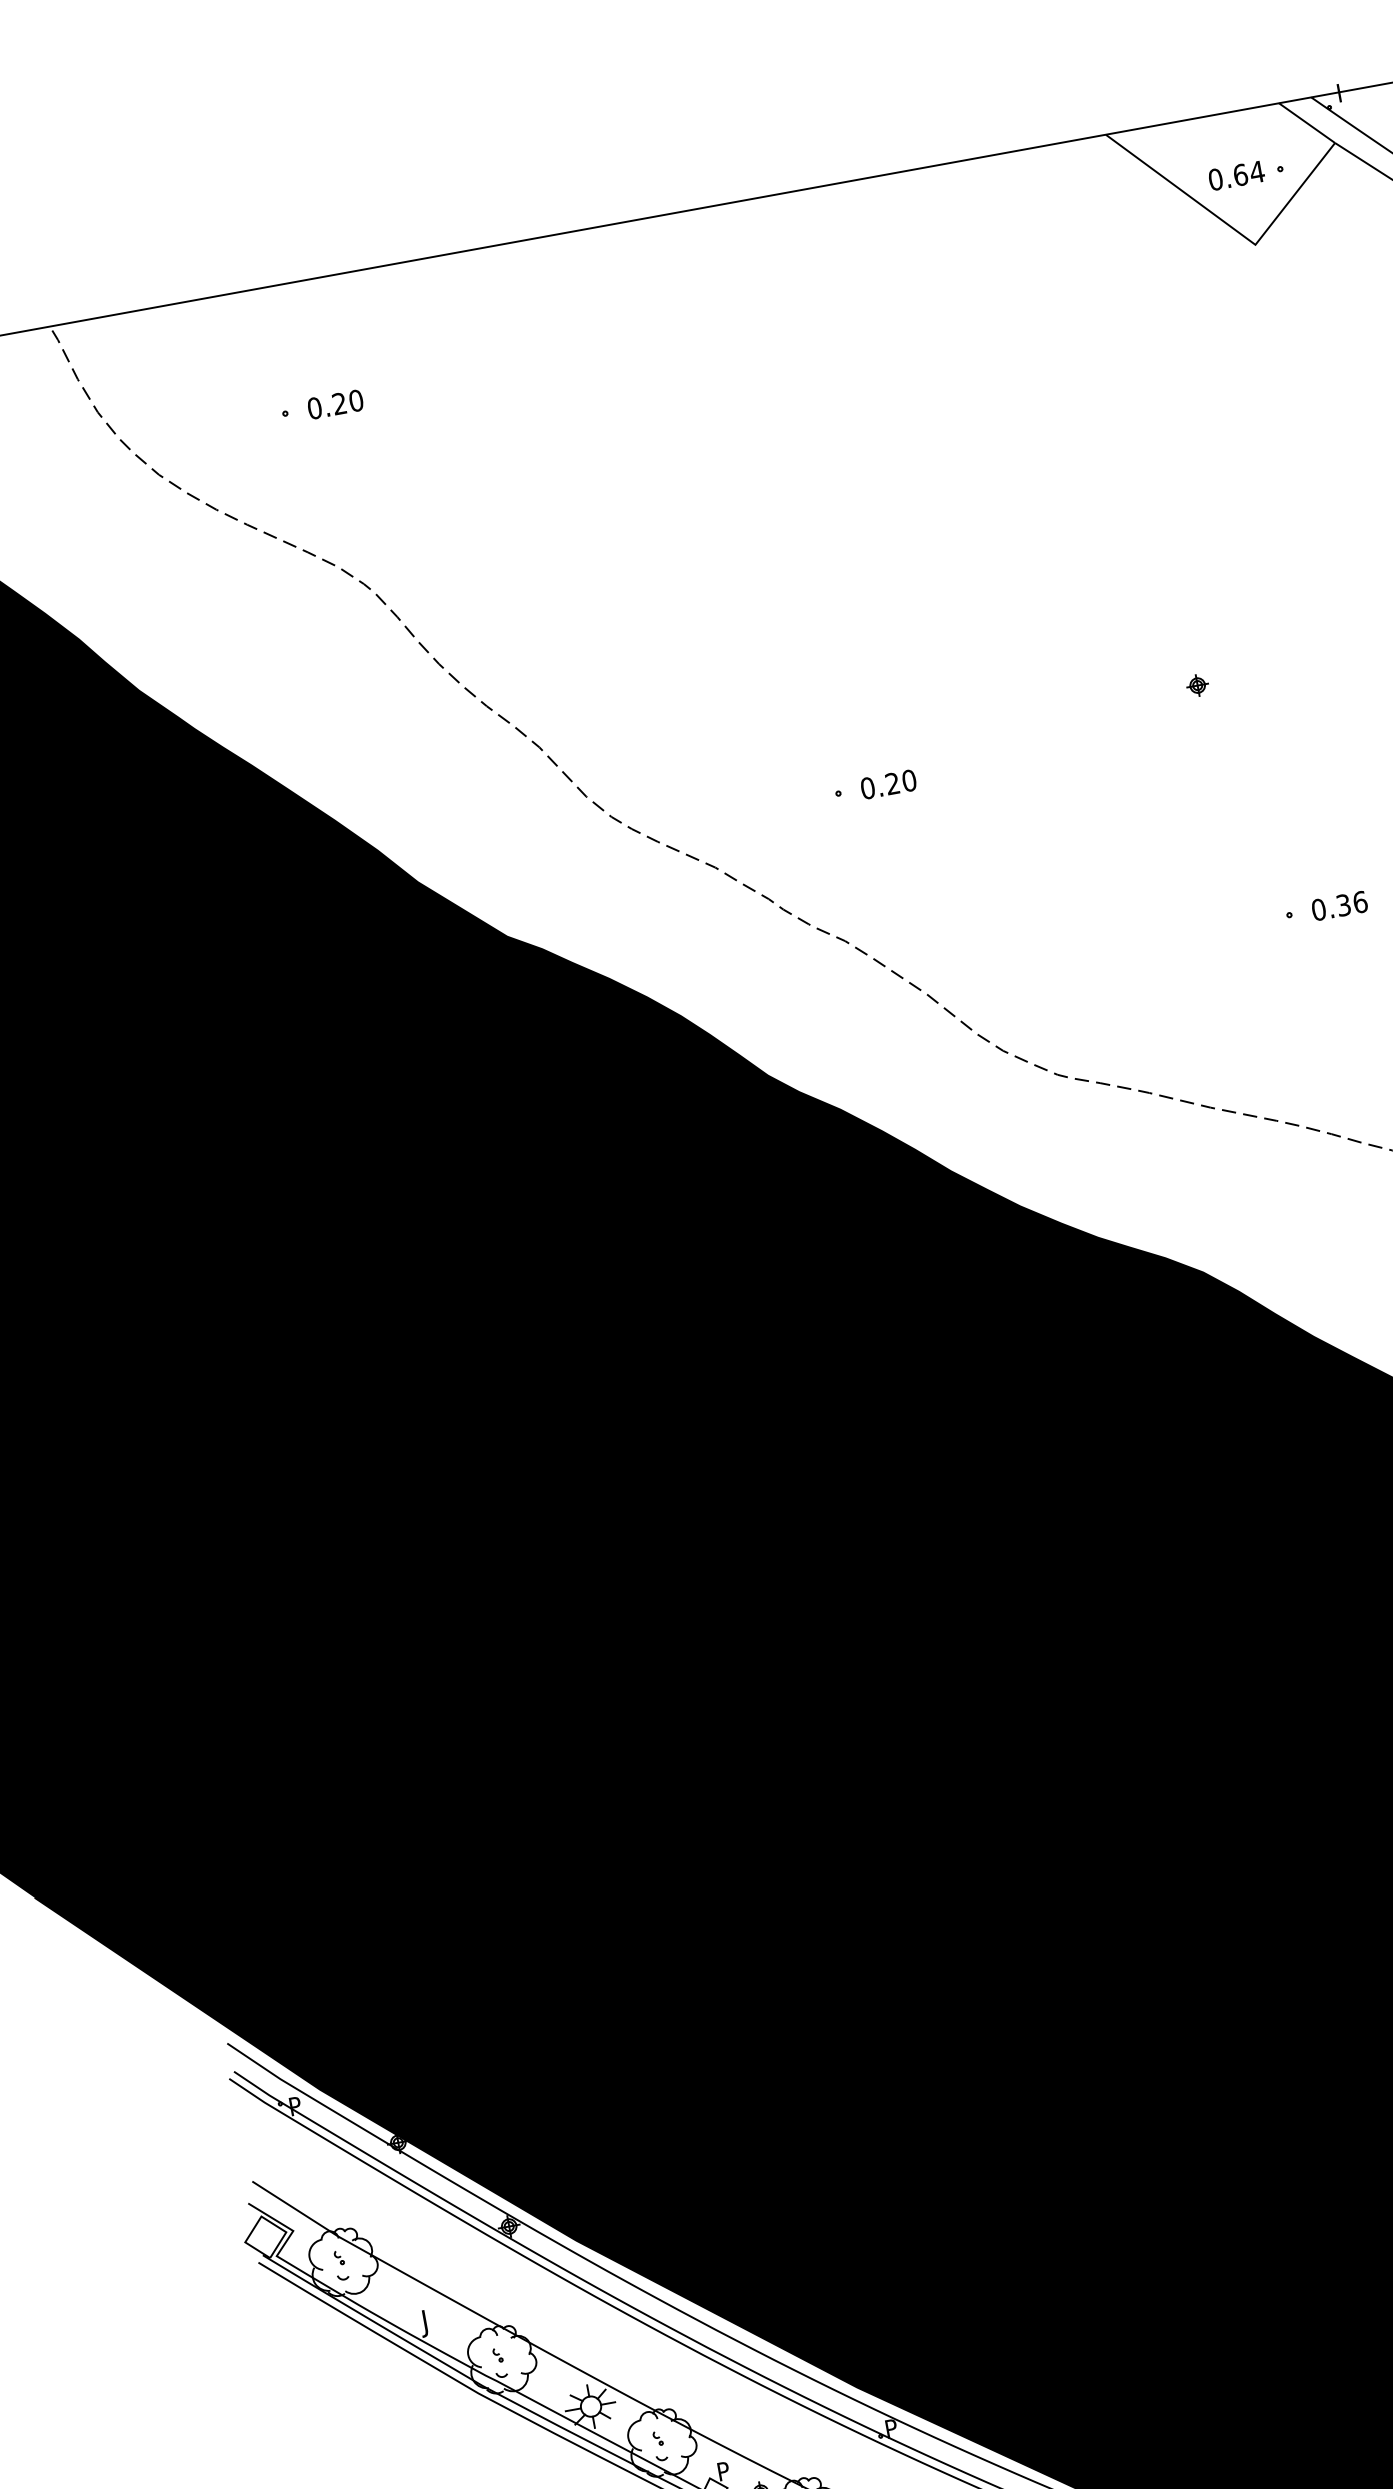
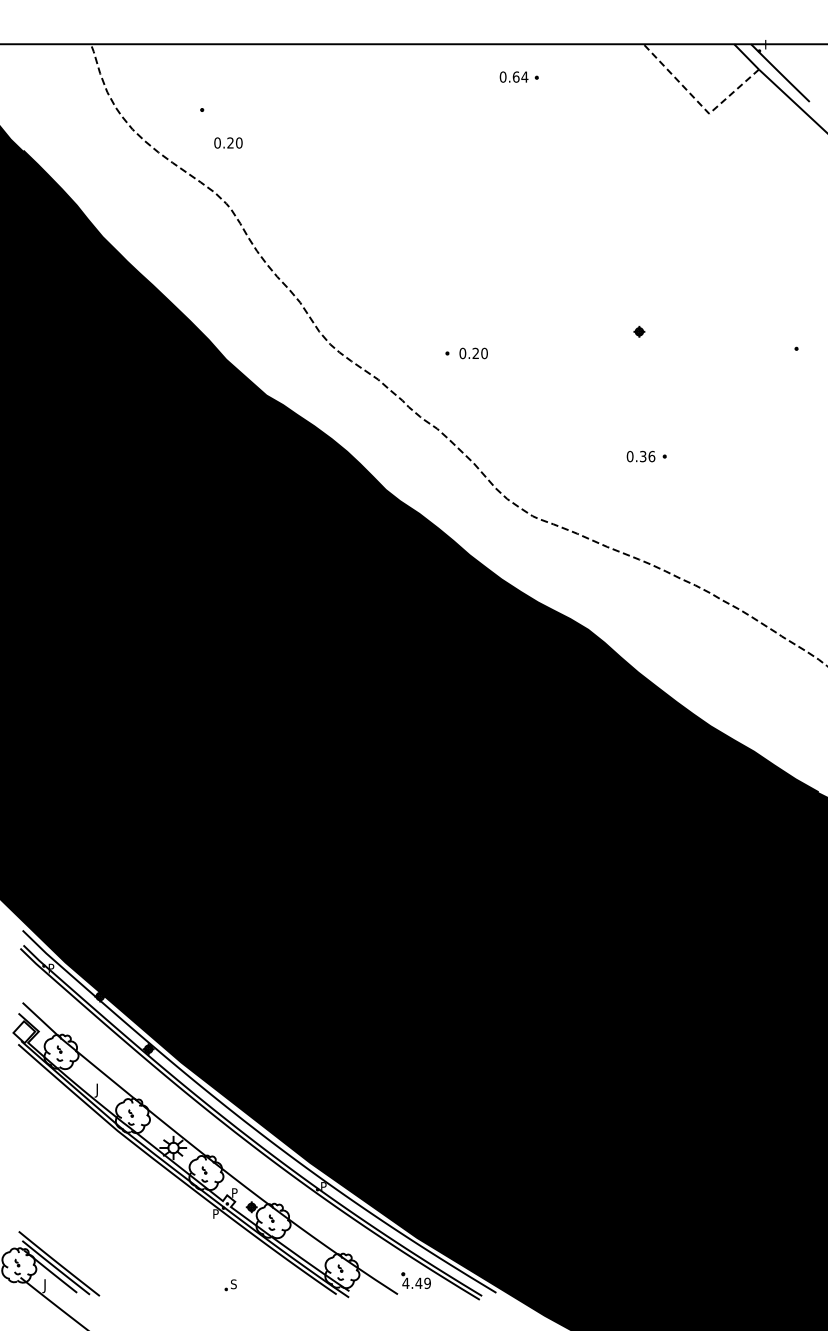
part: (1244, 173) -> (518, 76), moved
line: (1233, 228) -> (699, 103), solid -> dashed
text: (335, 403) -> (228, 142), moved
text: (1338, 906) -> (640, 456), moved

